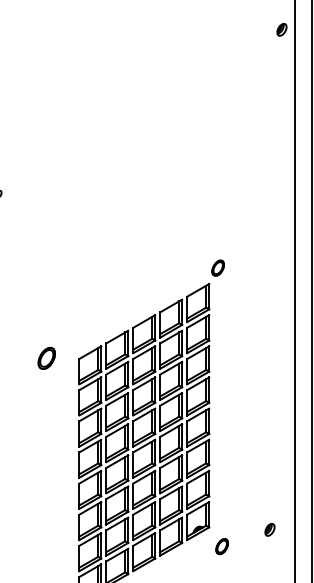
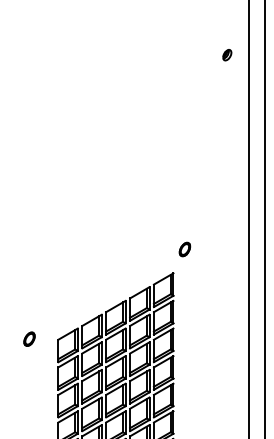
part: (281, 29) -> (226, 54), moved
part: (217, 267) -> (184, 248), moved
part: (46, 358) -> (29, 339), size x0.71

